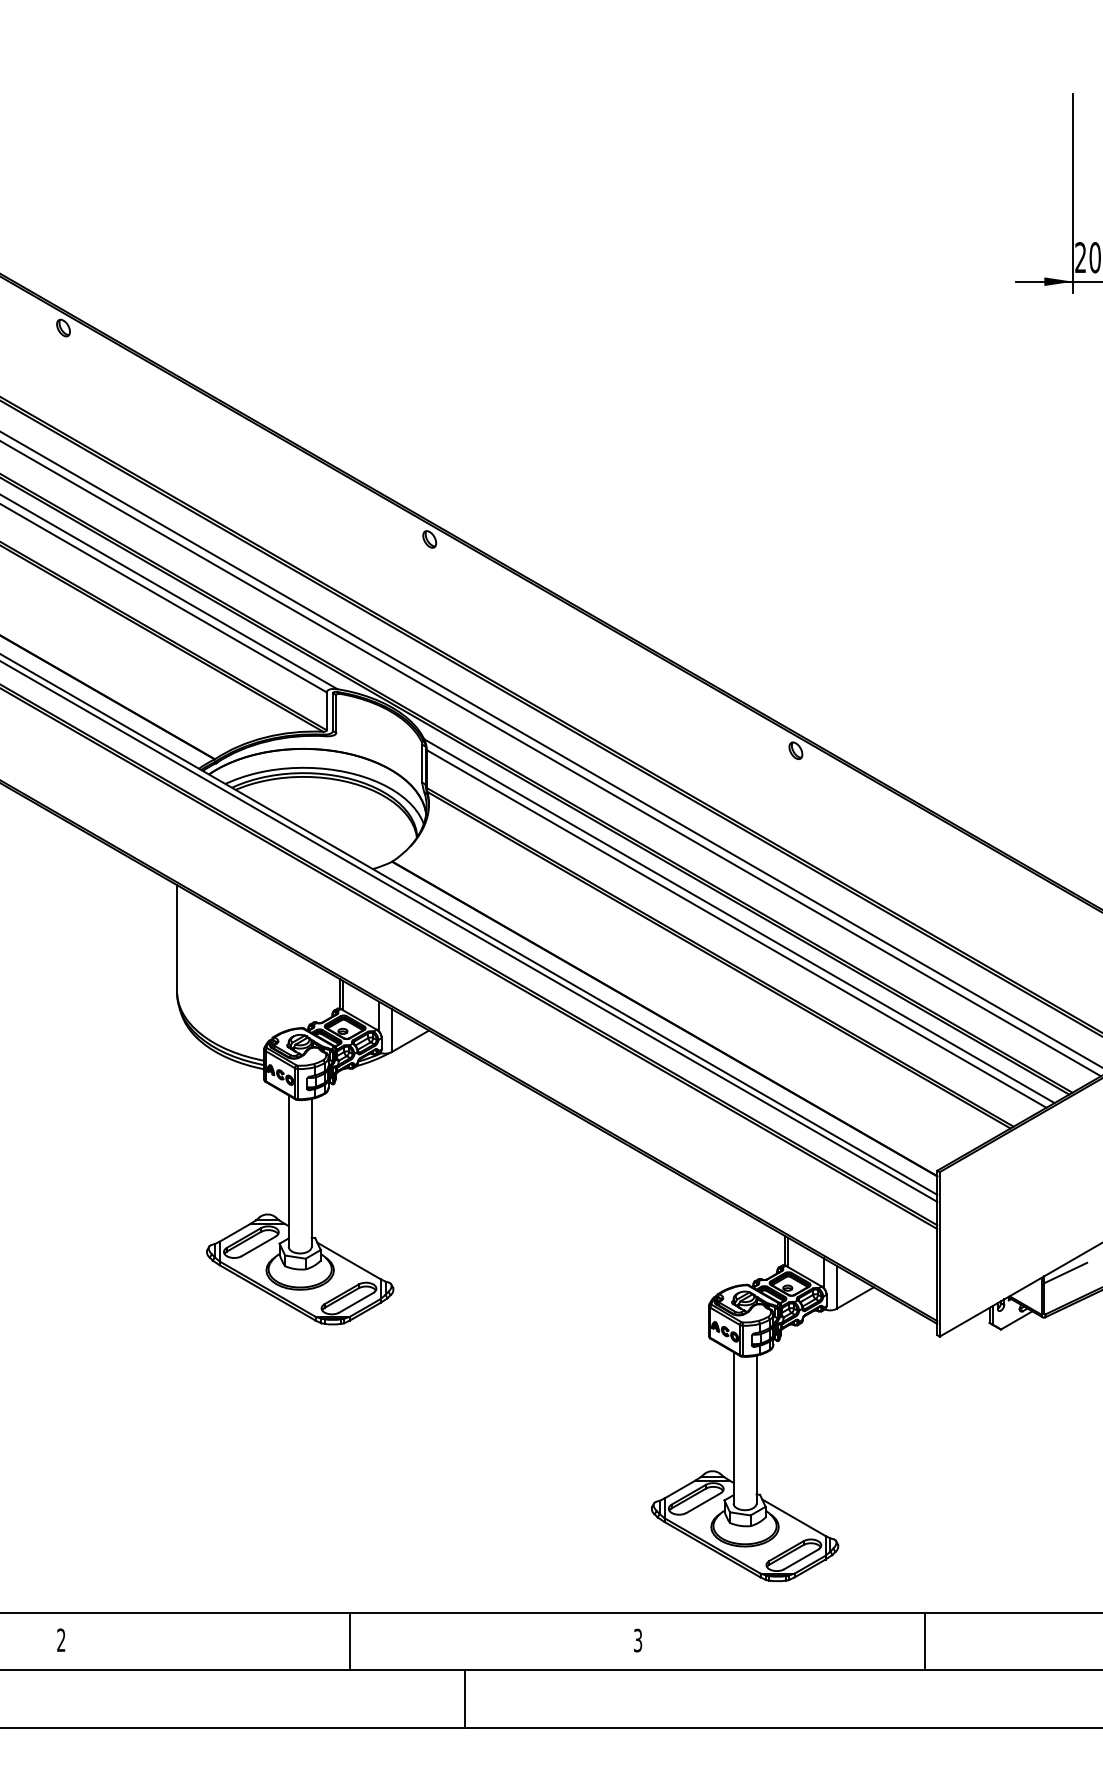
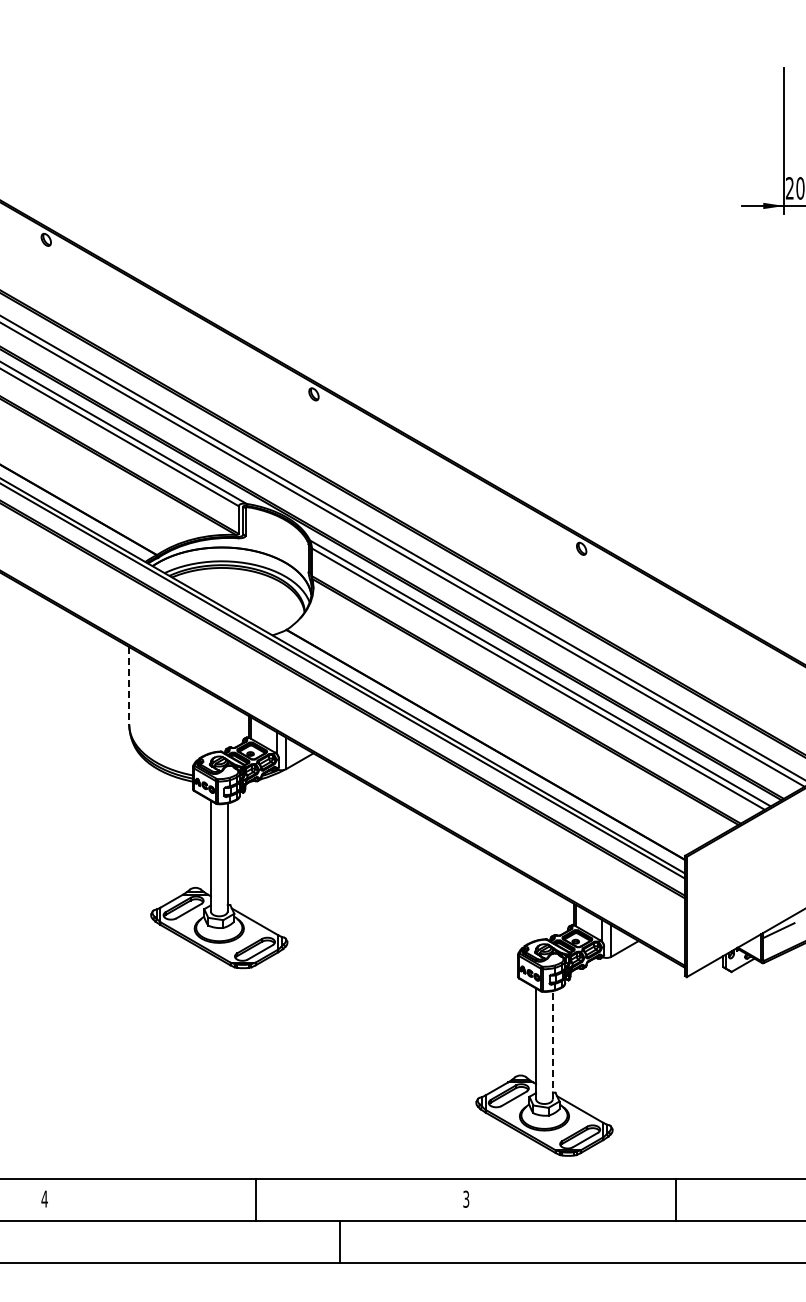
line: (177, 937) -> (129, 685), solid -> dashed
line: (756, 1428) -> (552, 1044), solid -> dashed
text: (61, 1639) -> (44, 1198), 2 -> 4

